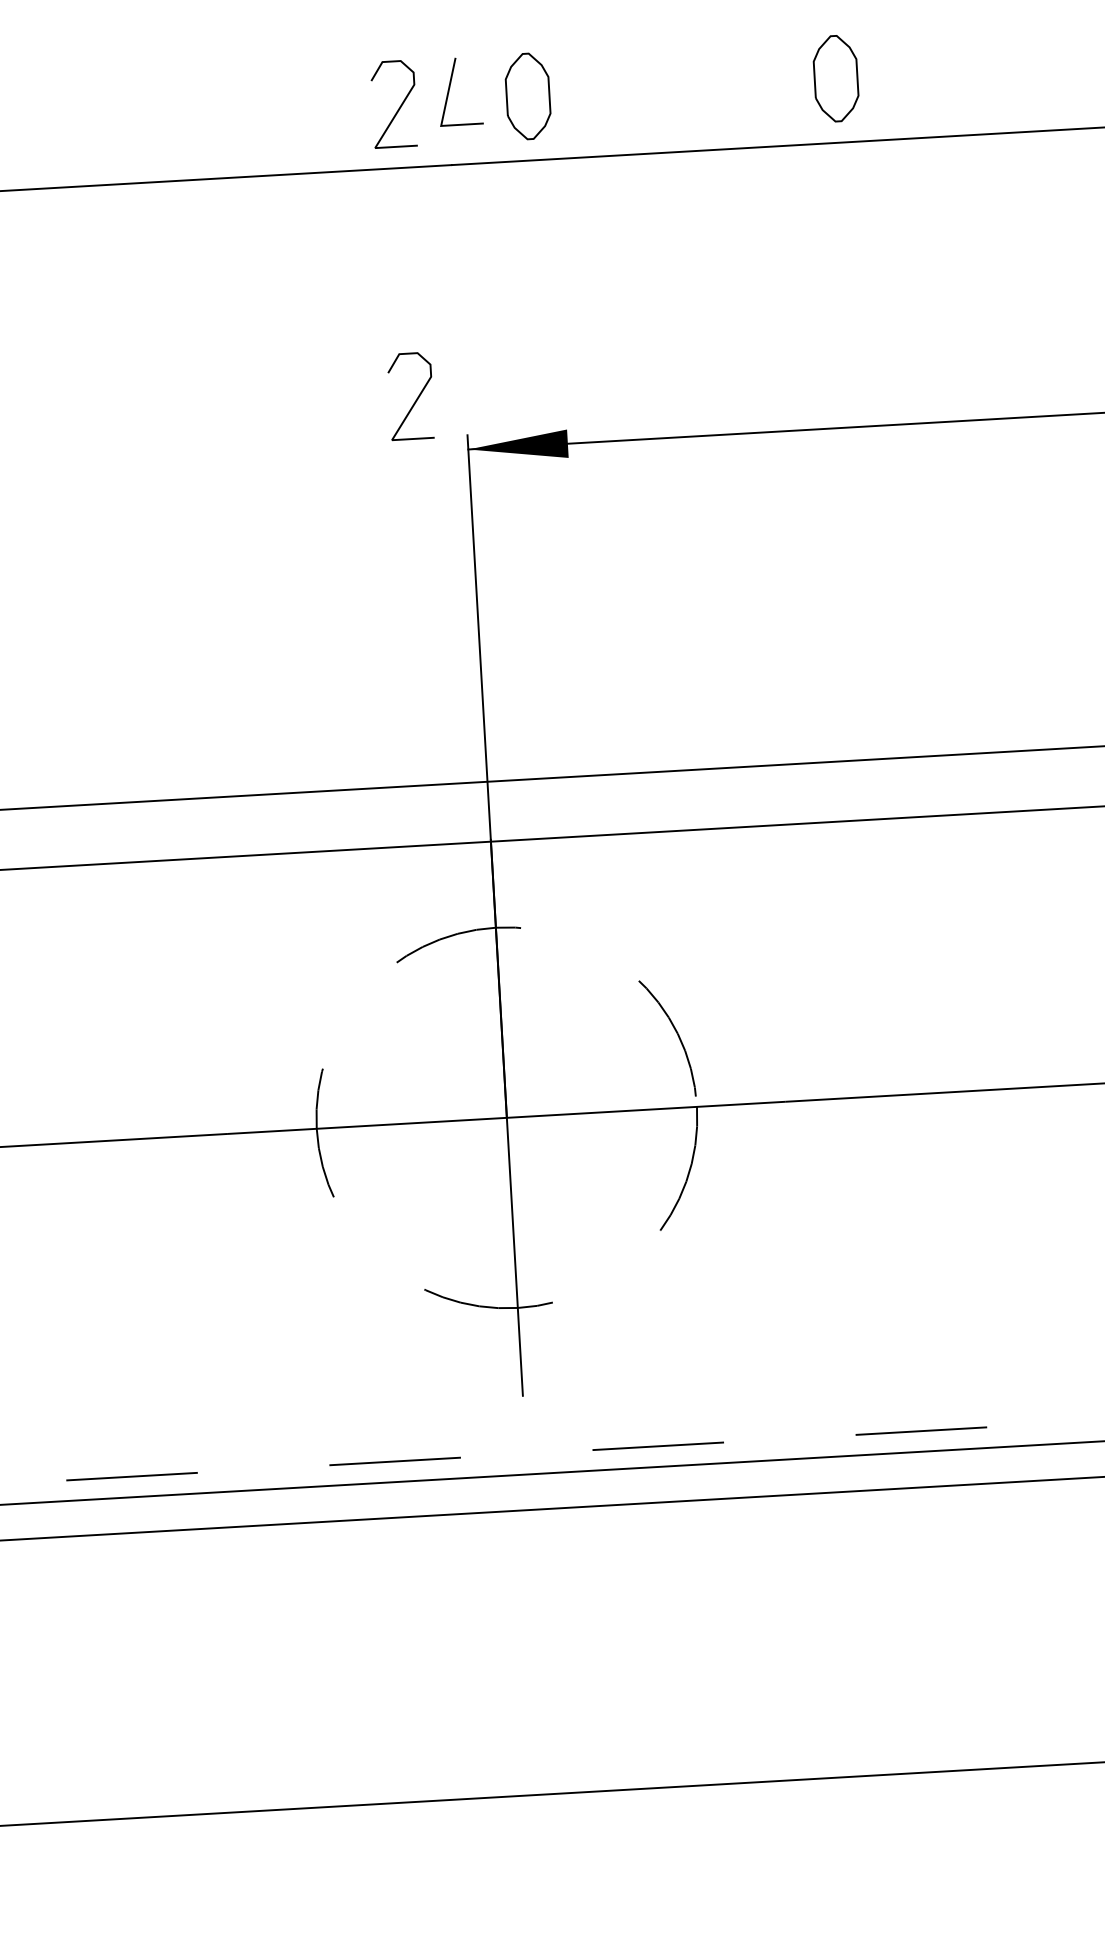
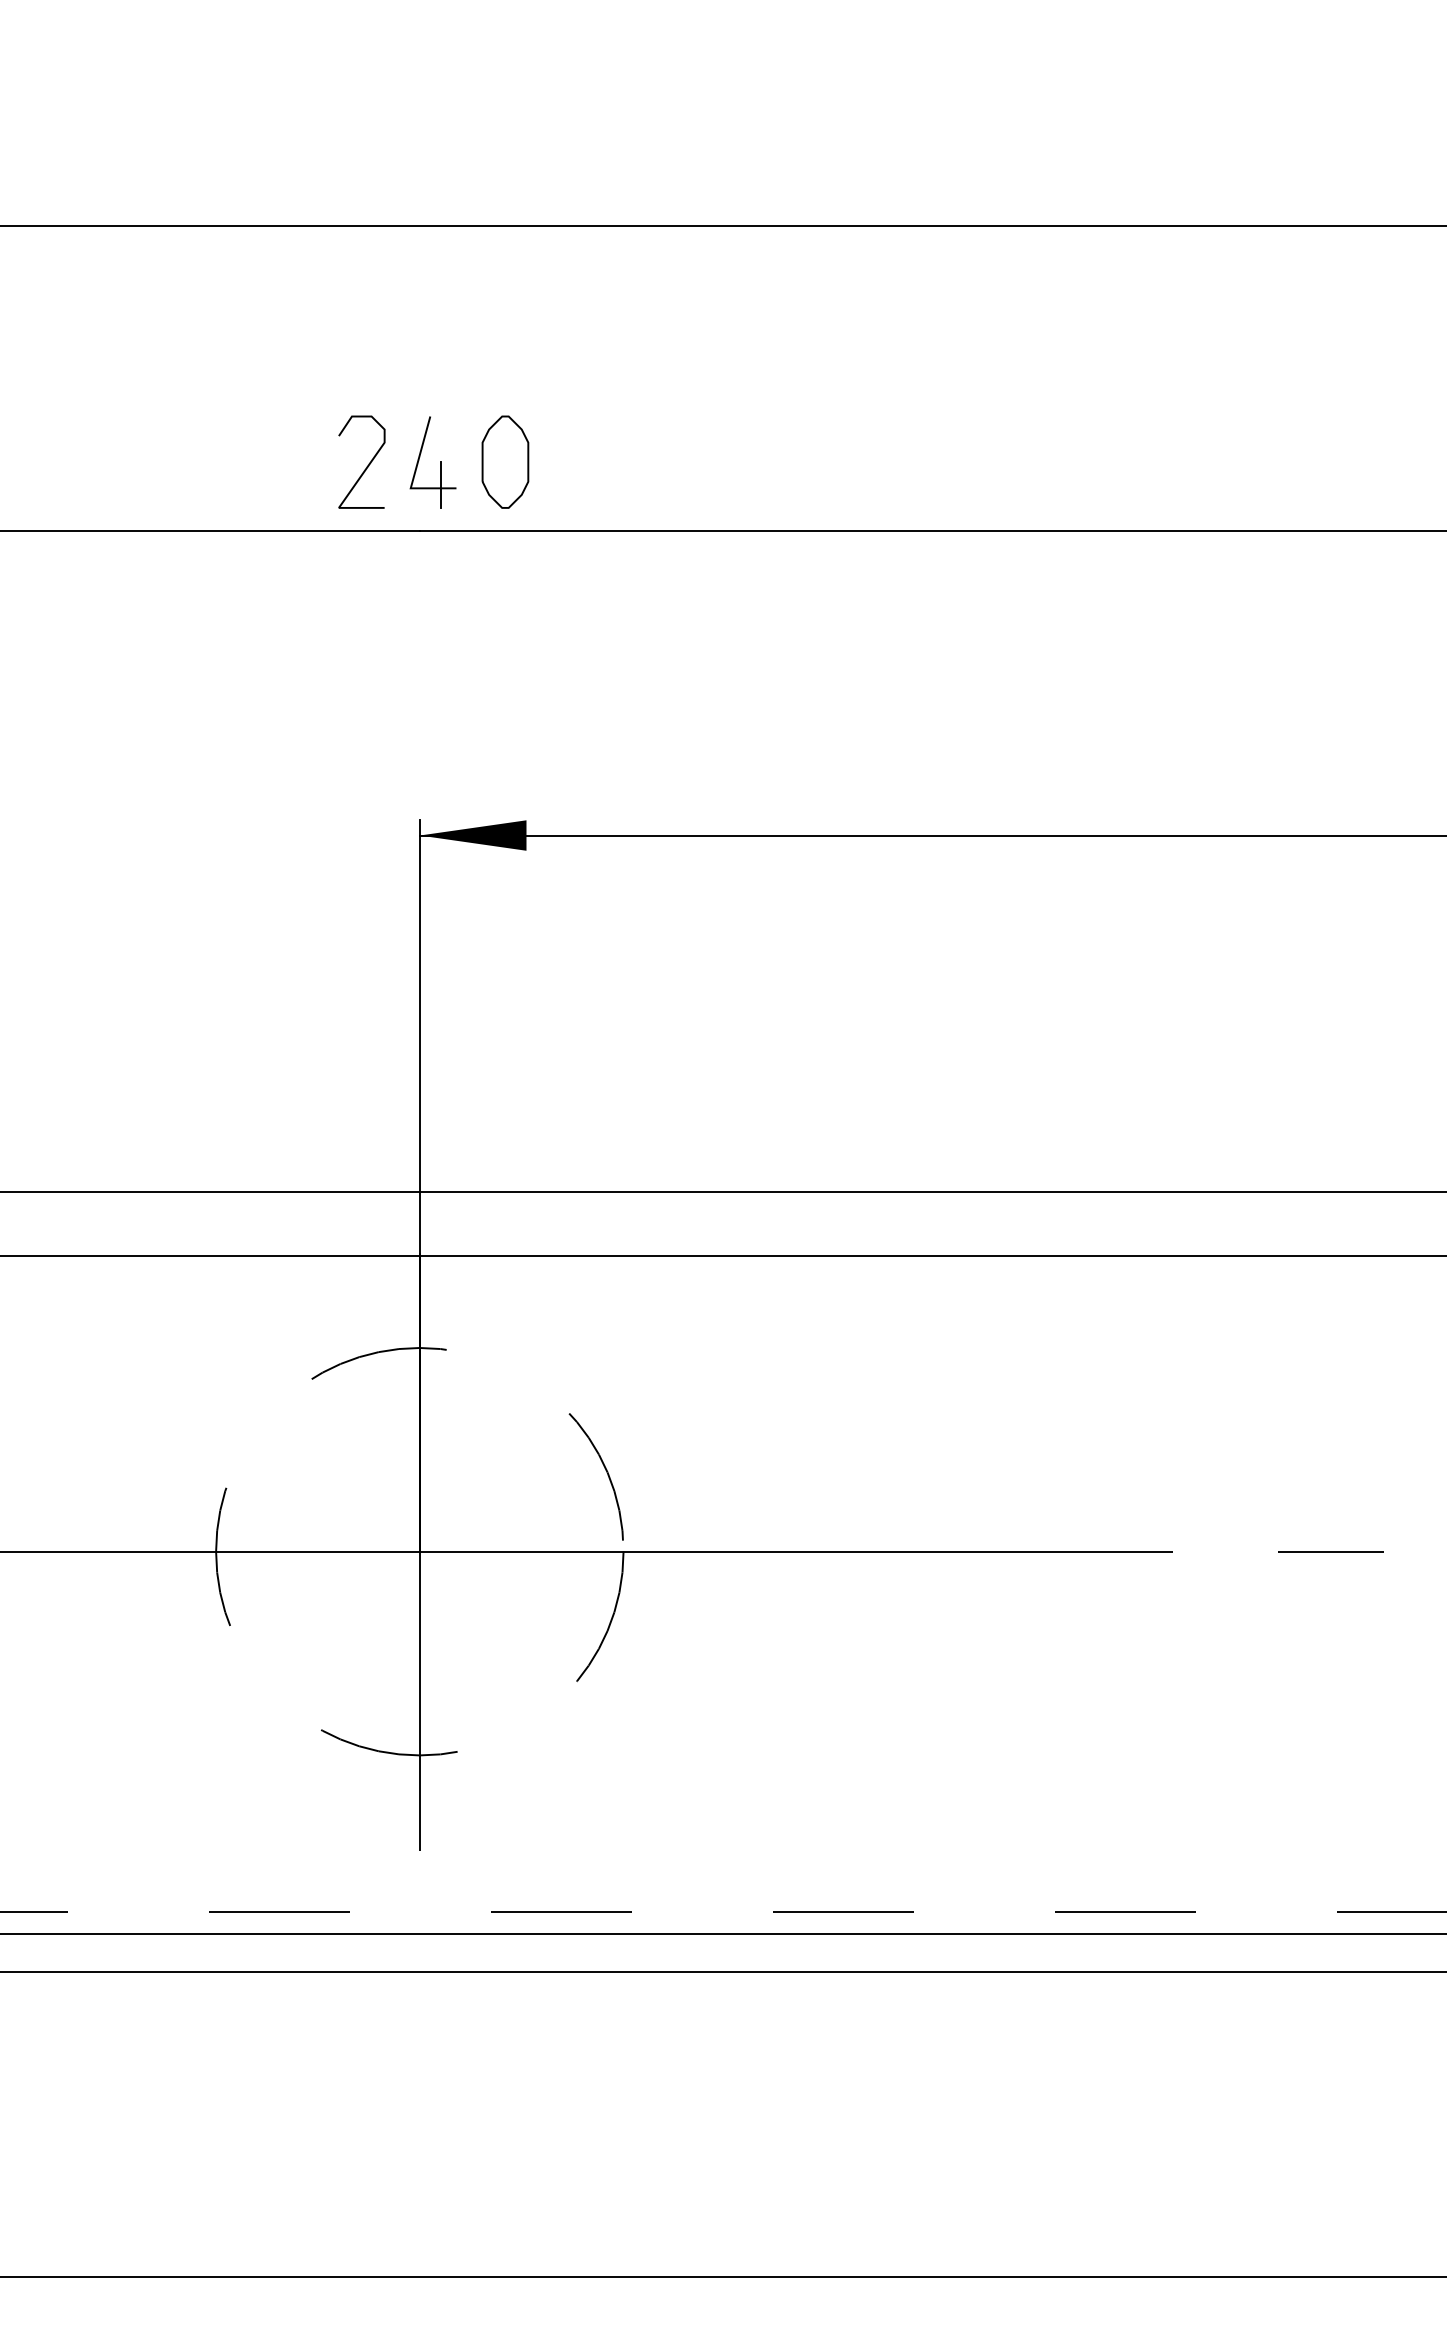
part: (836, 78) -> (835, 461), removed
line: (469, 120) -> (441, 484), added
curve: (415, 400) -> (366, 779), removed

